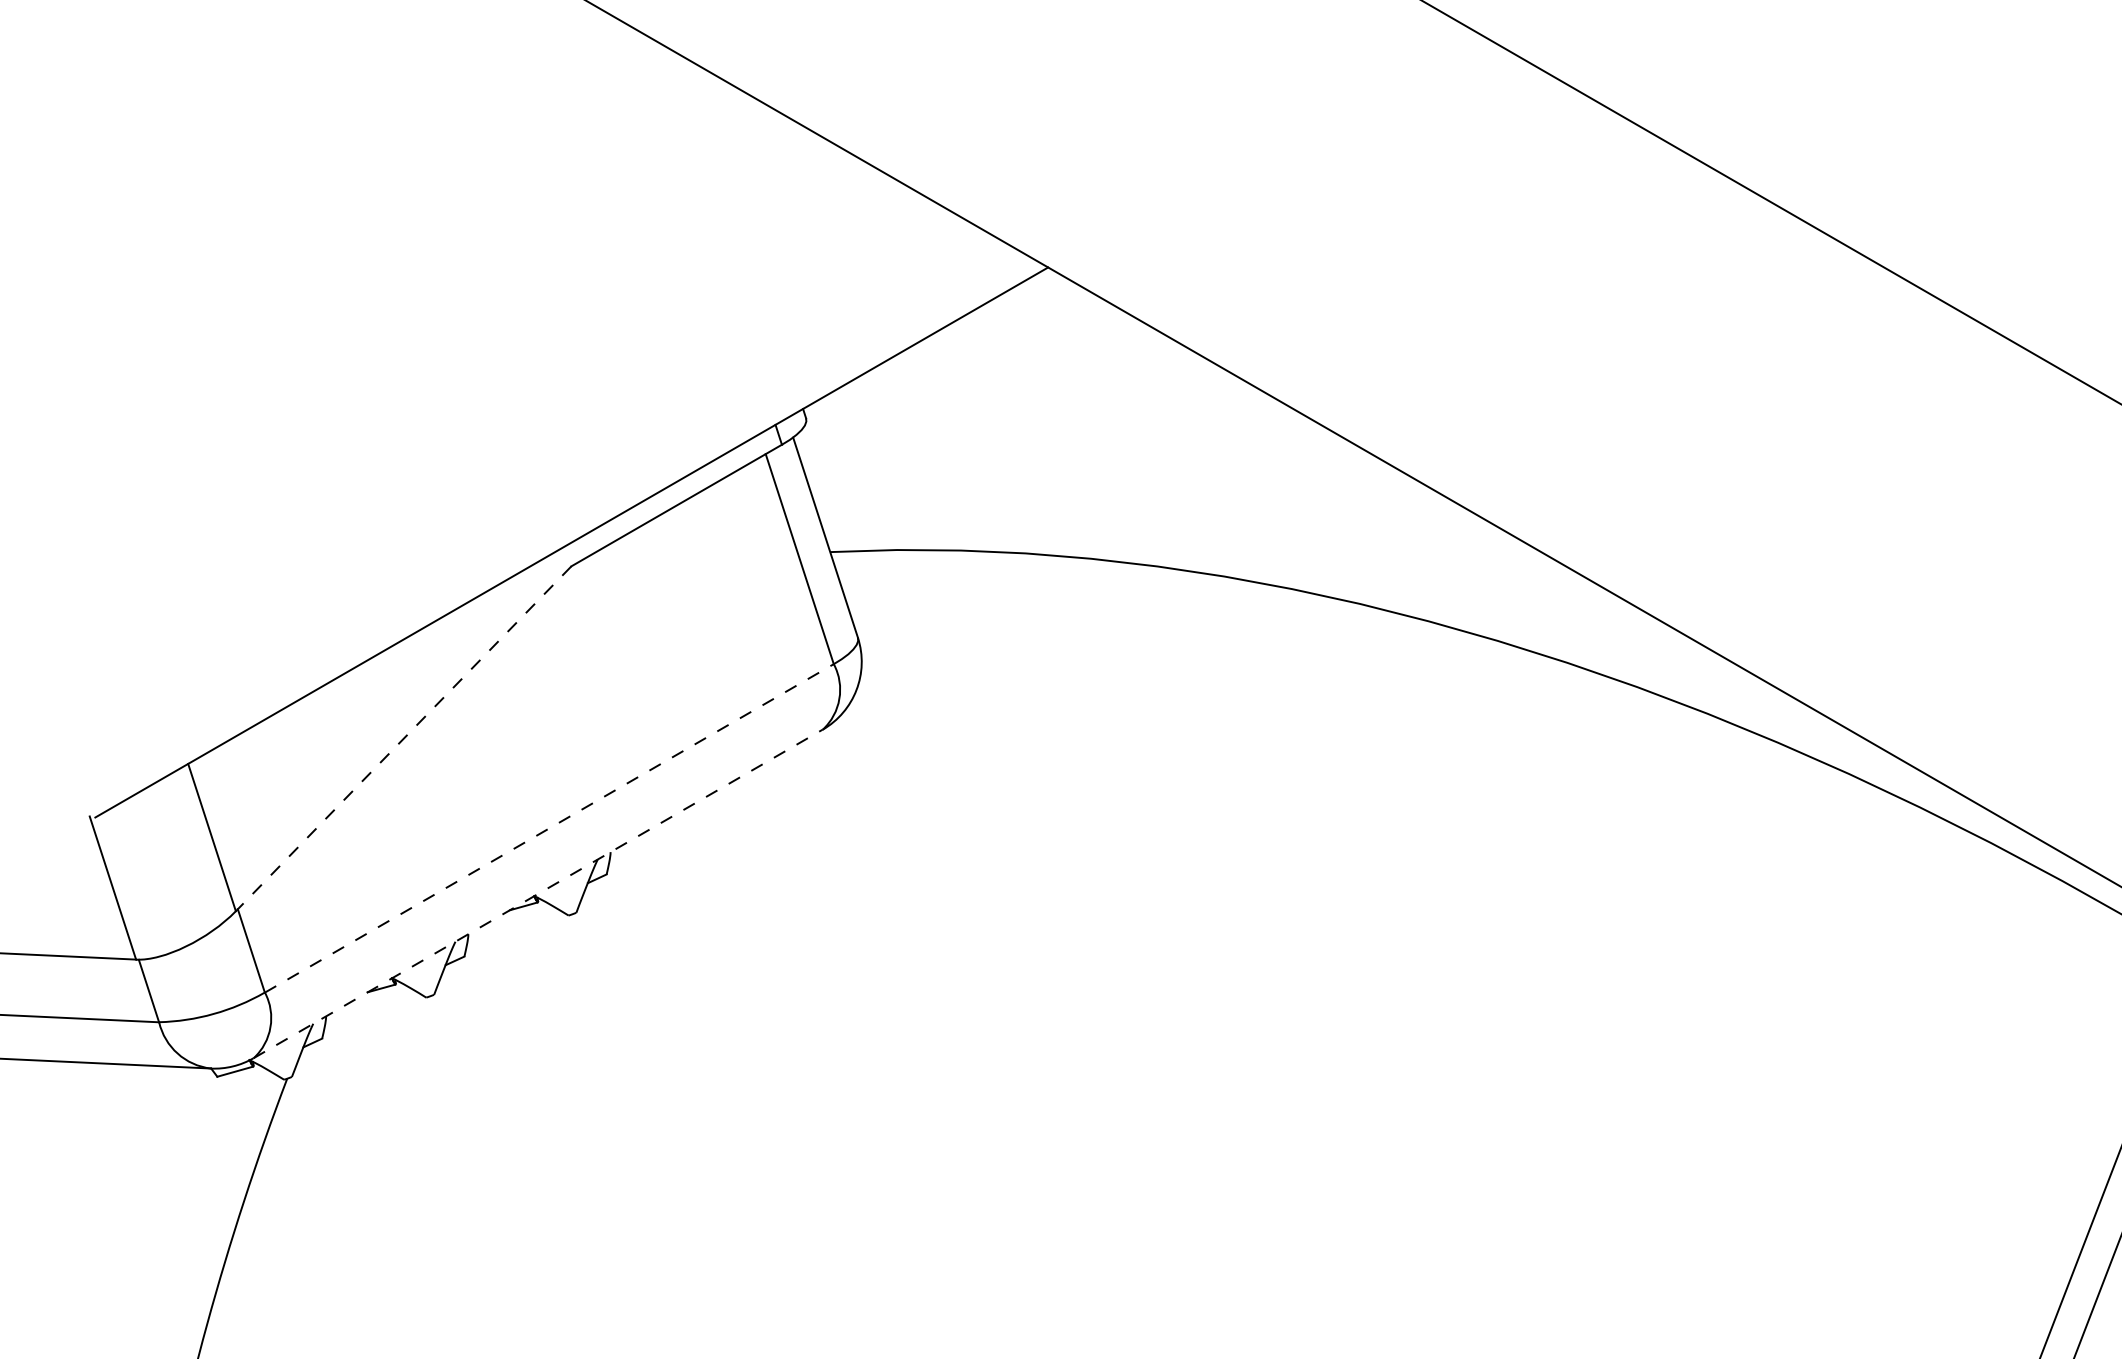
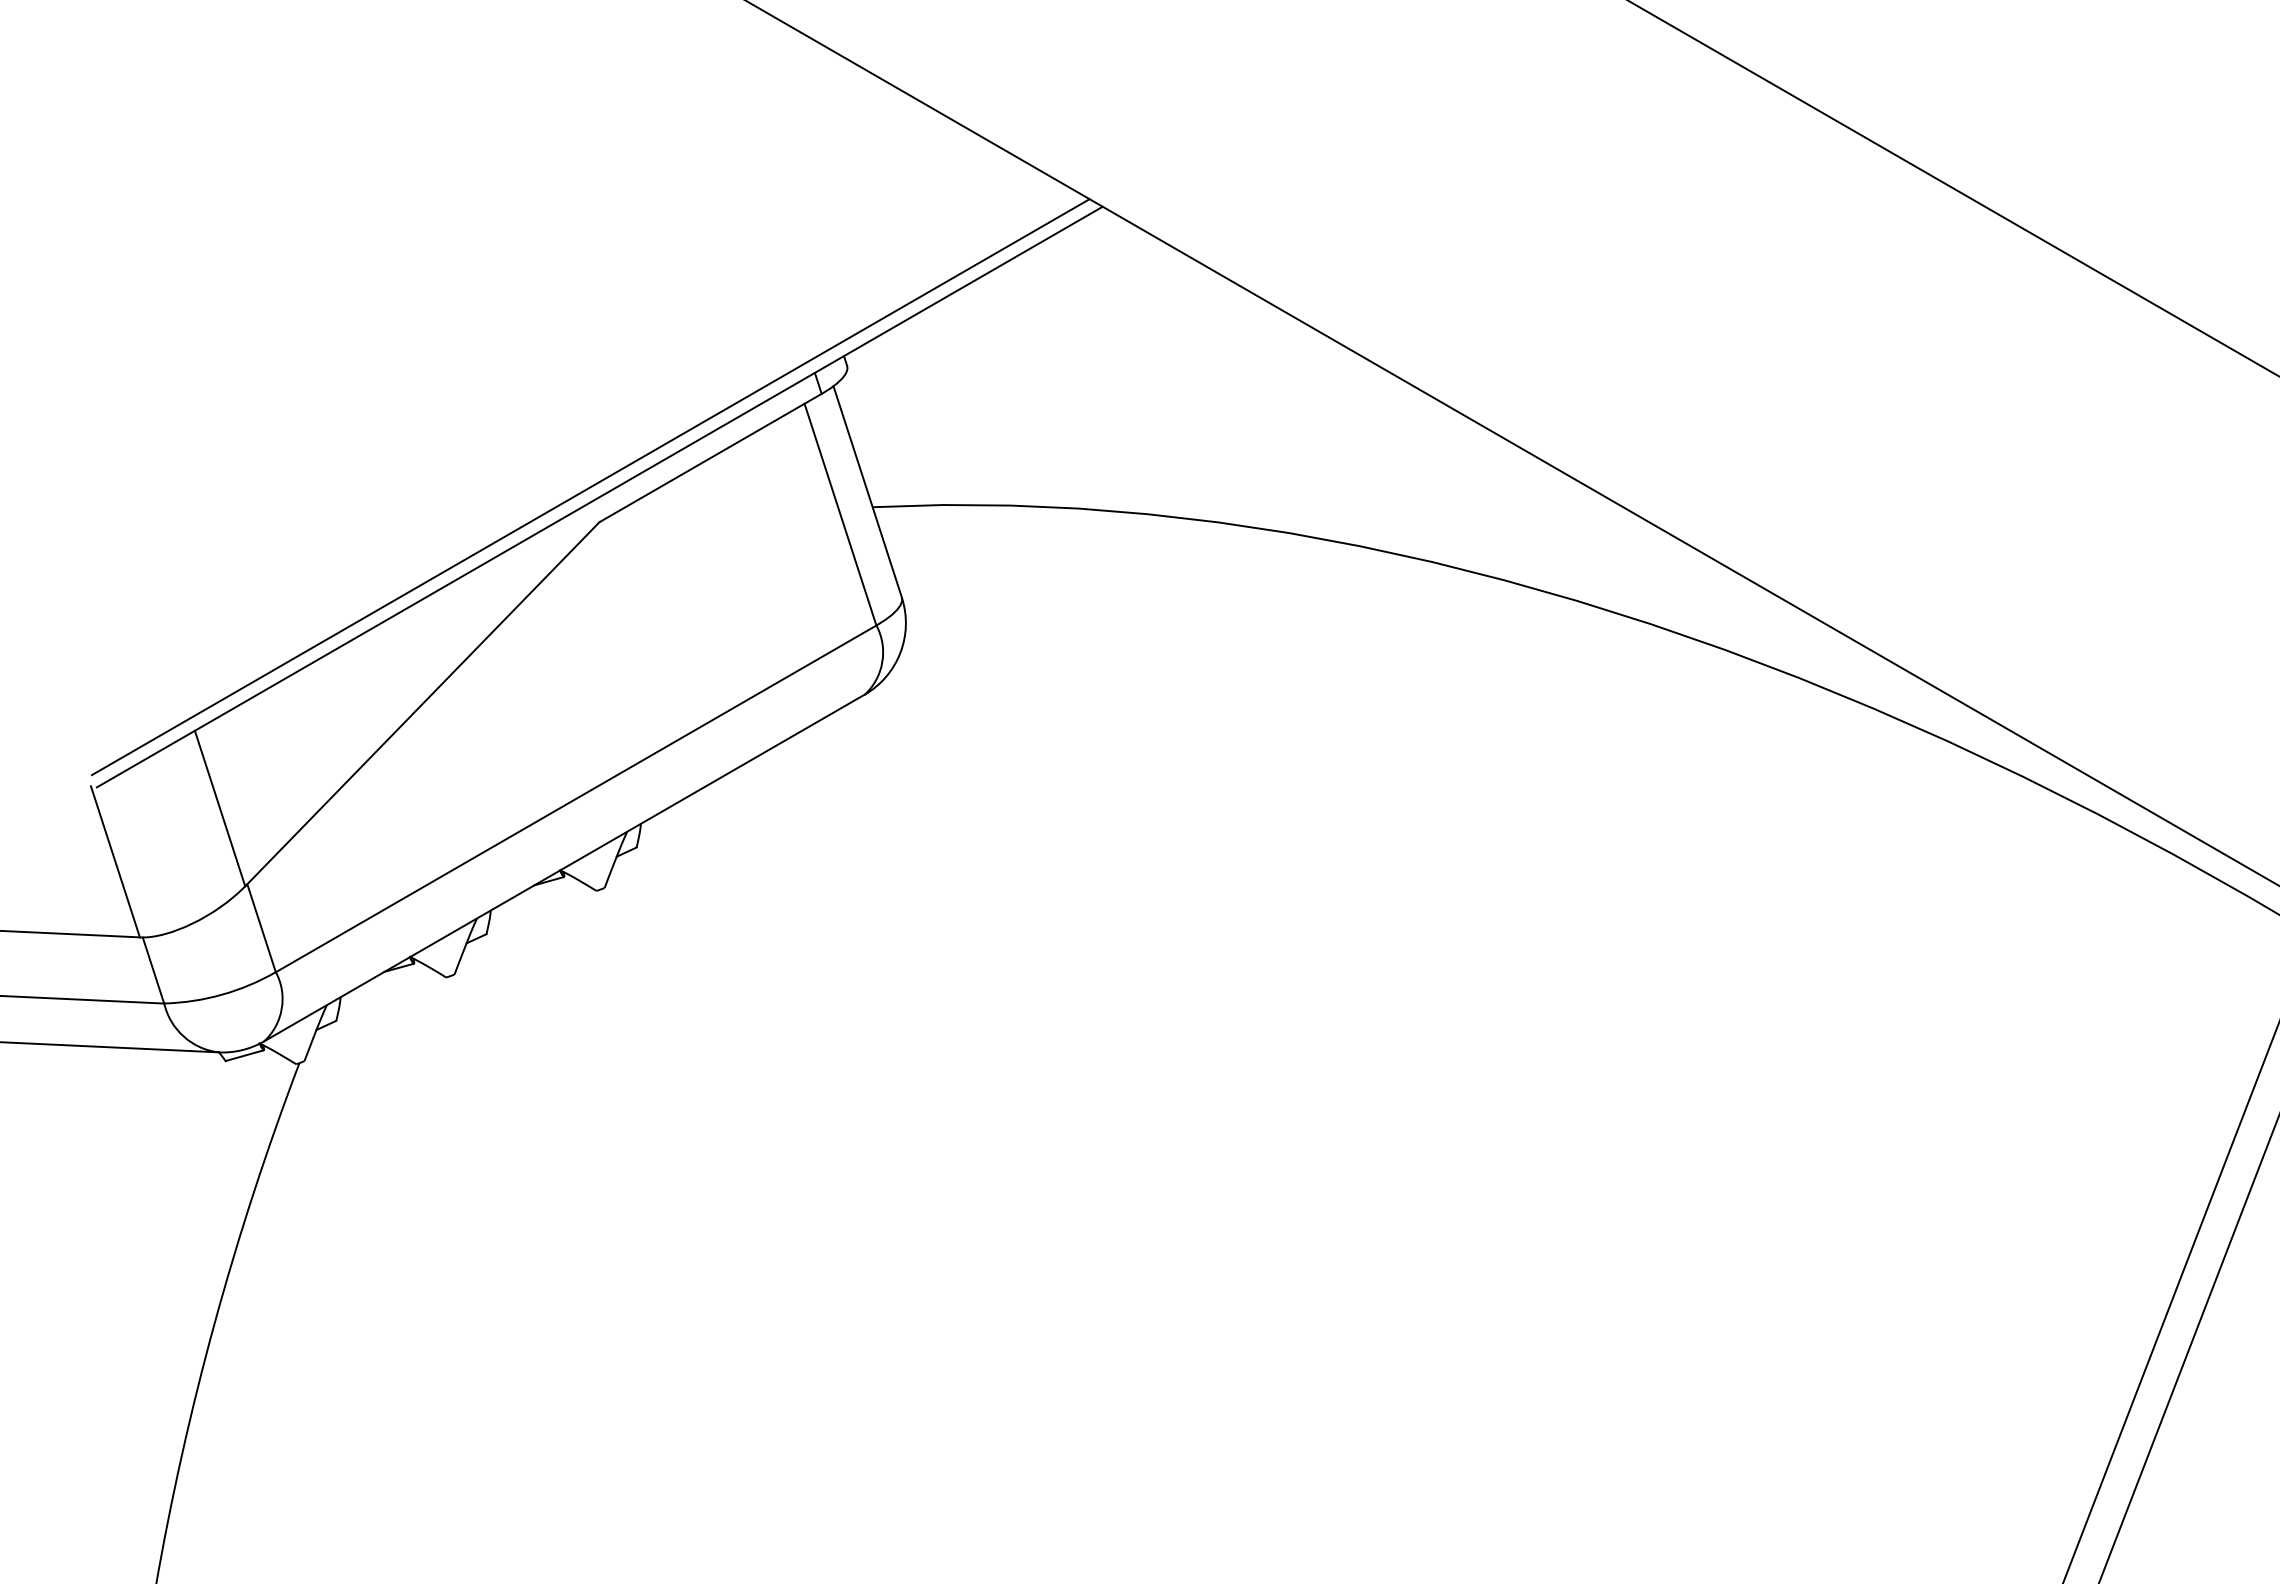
line: (562, 533) -> (590, 487), added
line: (403, 738) -> (422, 704), dashed -> solid
line: (549, 828) -> (576, 798), dashed -> solid
line: (538, 894) -> (564, 868), dashed -> solid

